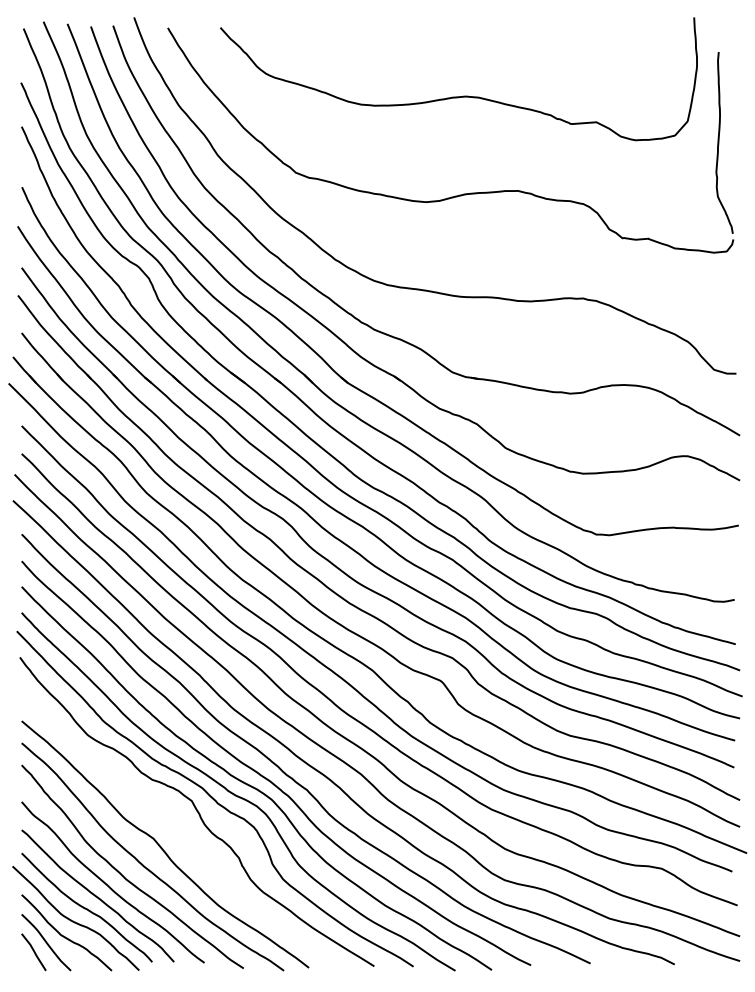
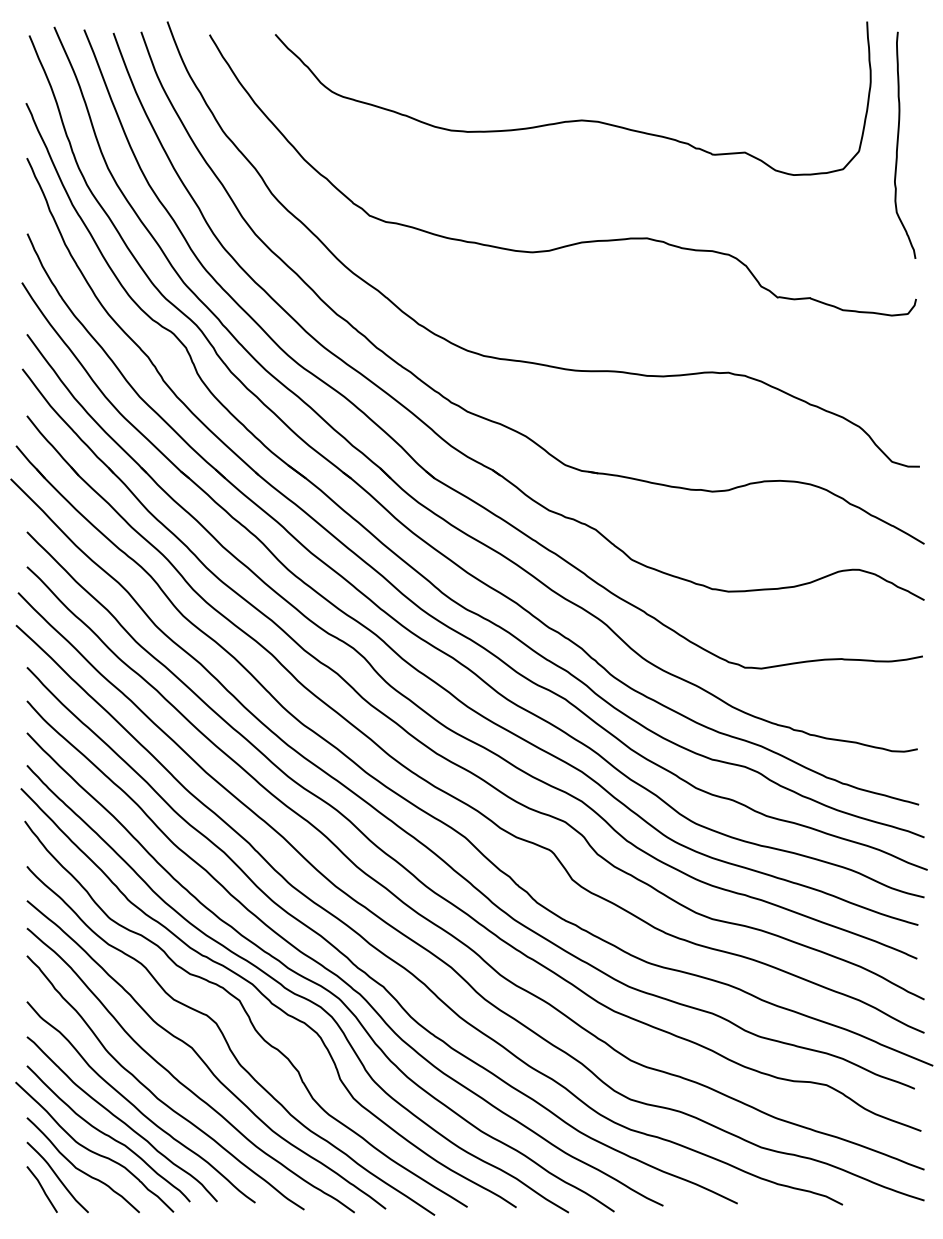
curve: (719, 142) -> (898, 144), moved
curve: (182, 833) -> (227, 1041), added

